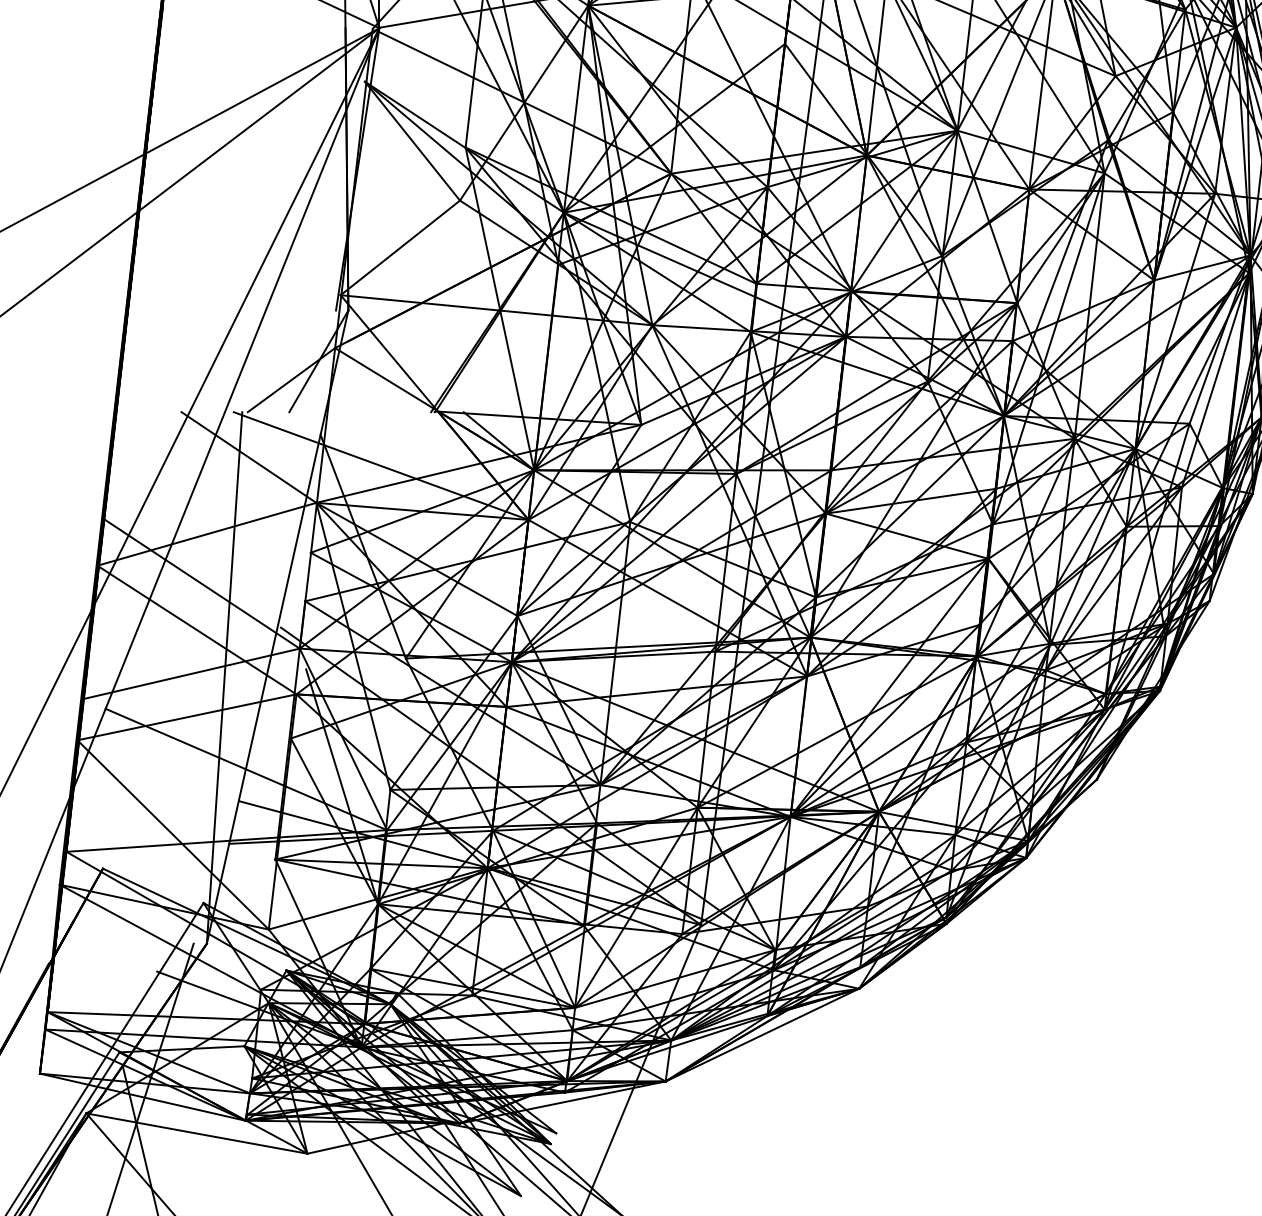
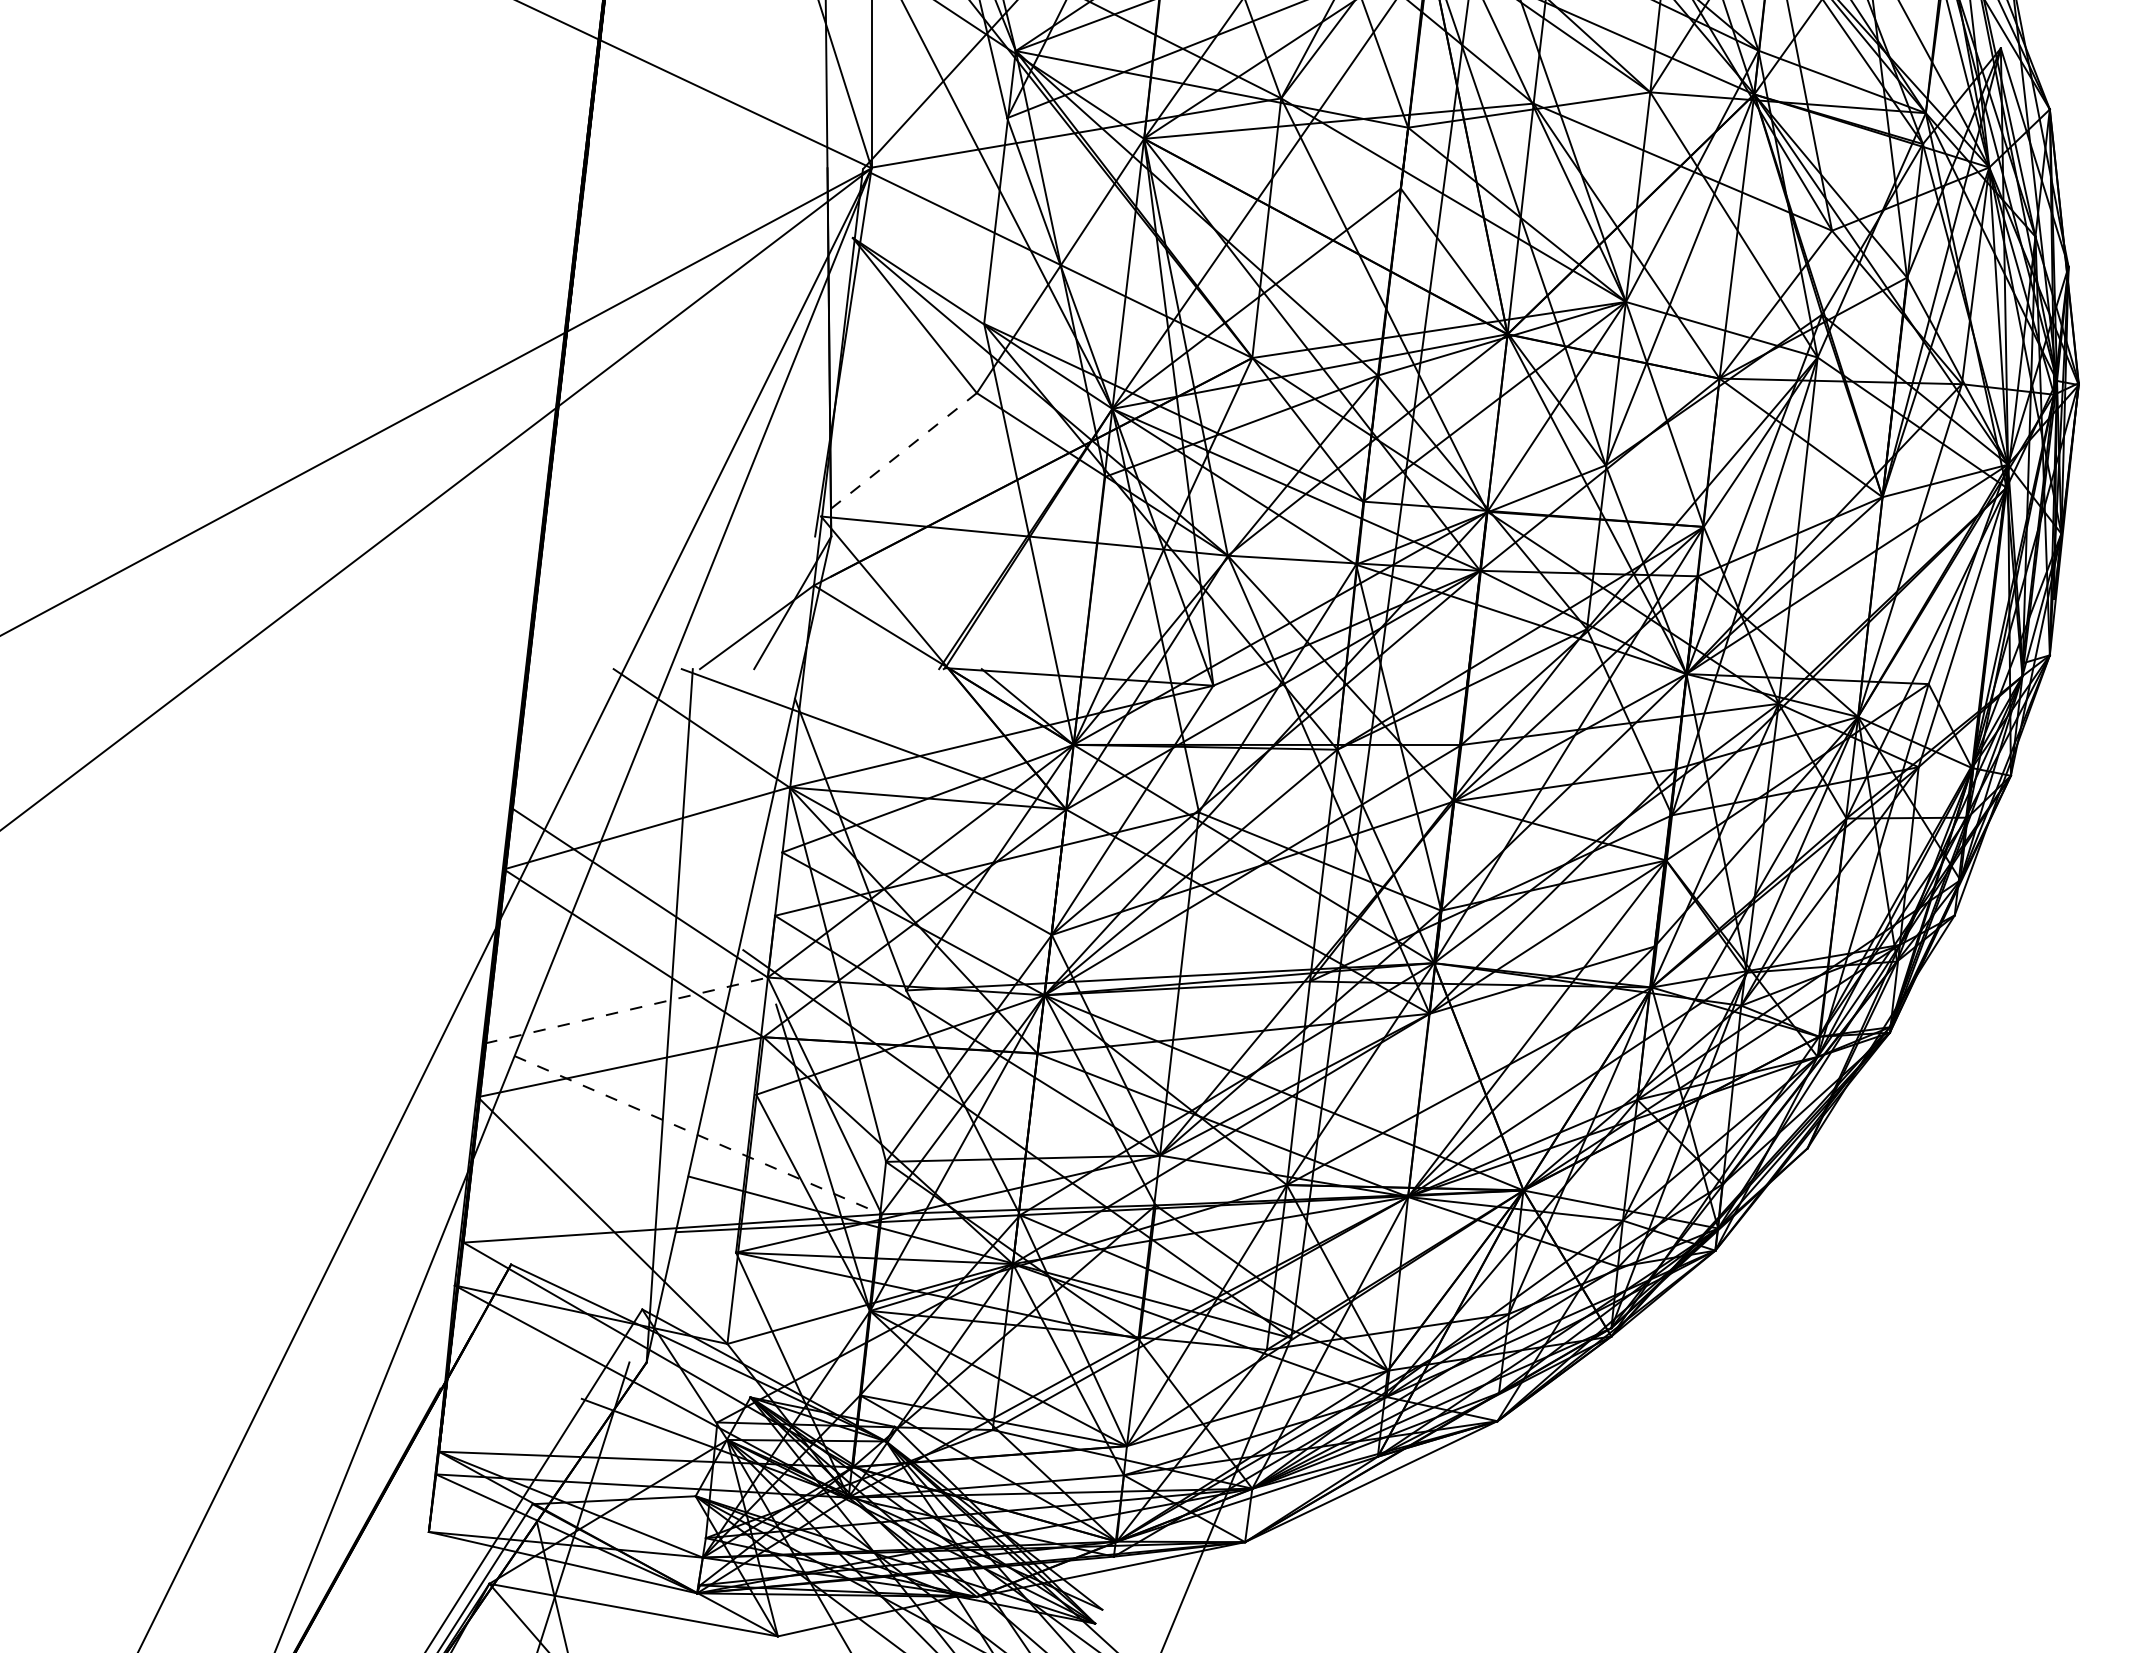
line: (399, 248) -> (898, 455), solid -> dashed
line: (192, 673) -> (627, 1010), solid -> dashed
line: (246, 769) -> (698, 1135), solid -> dashed

